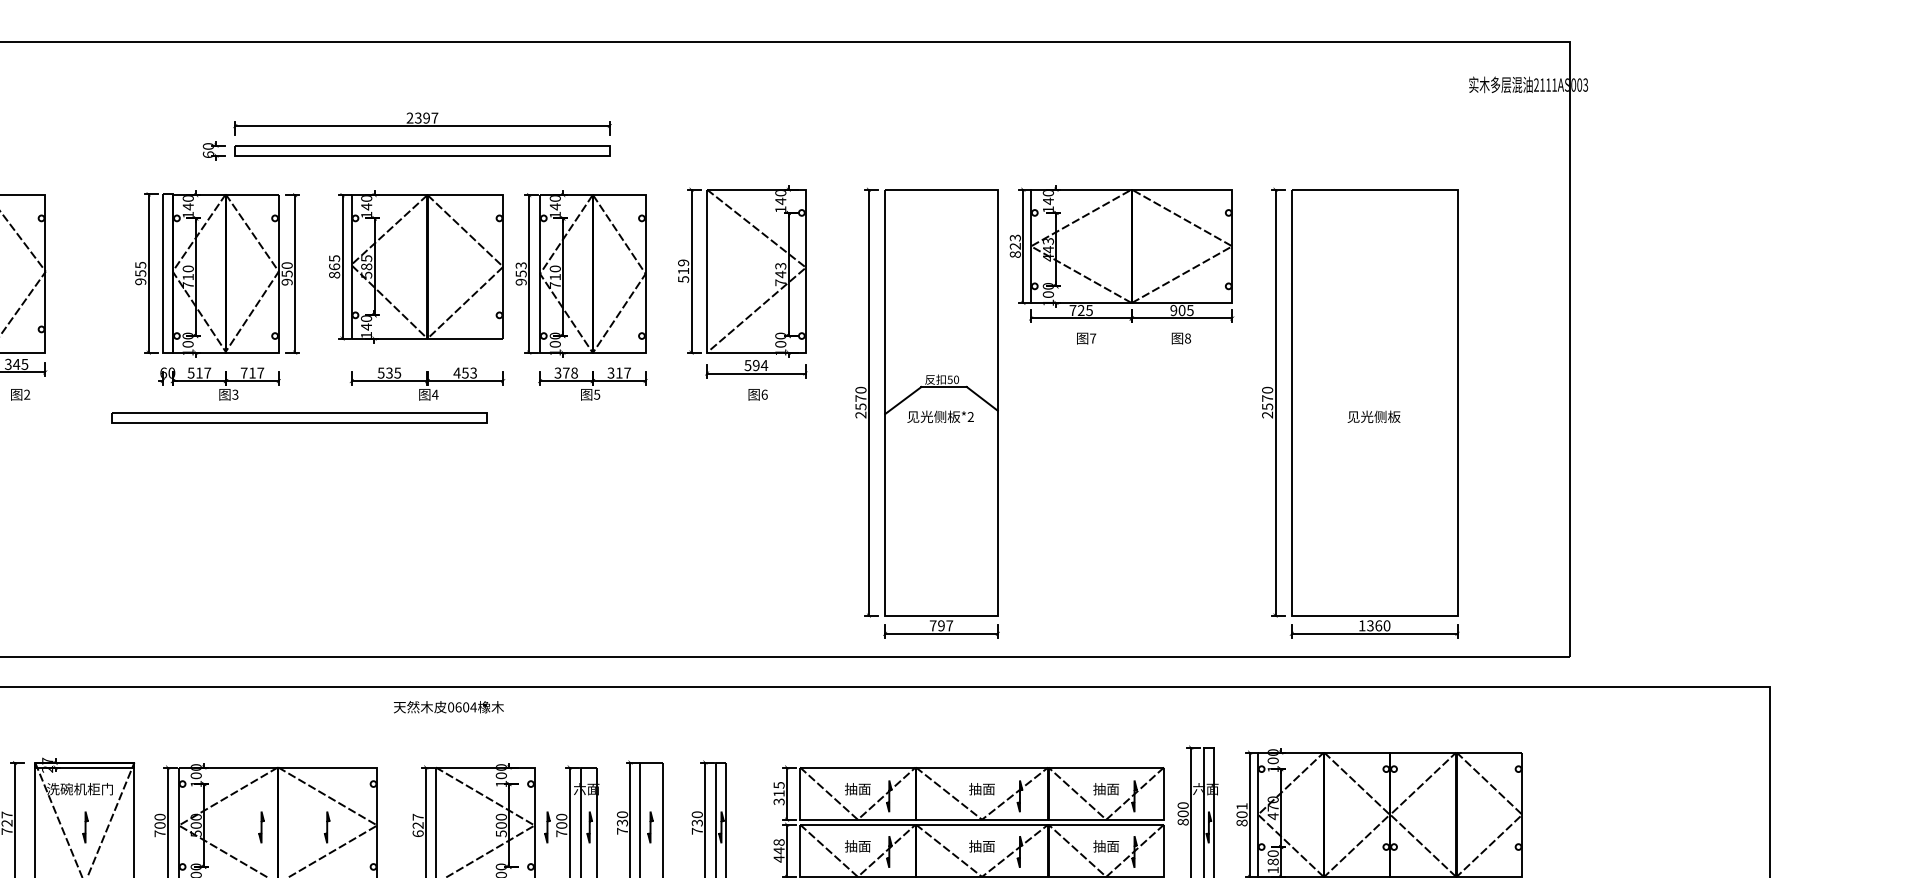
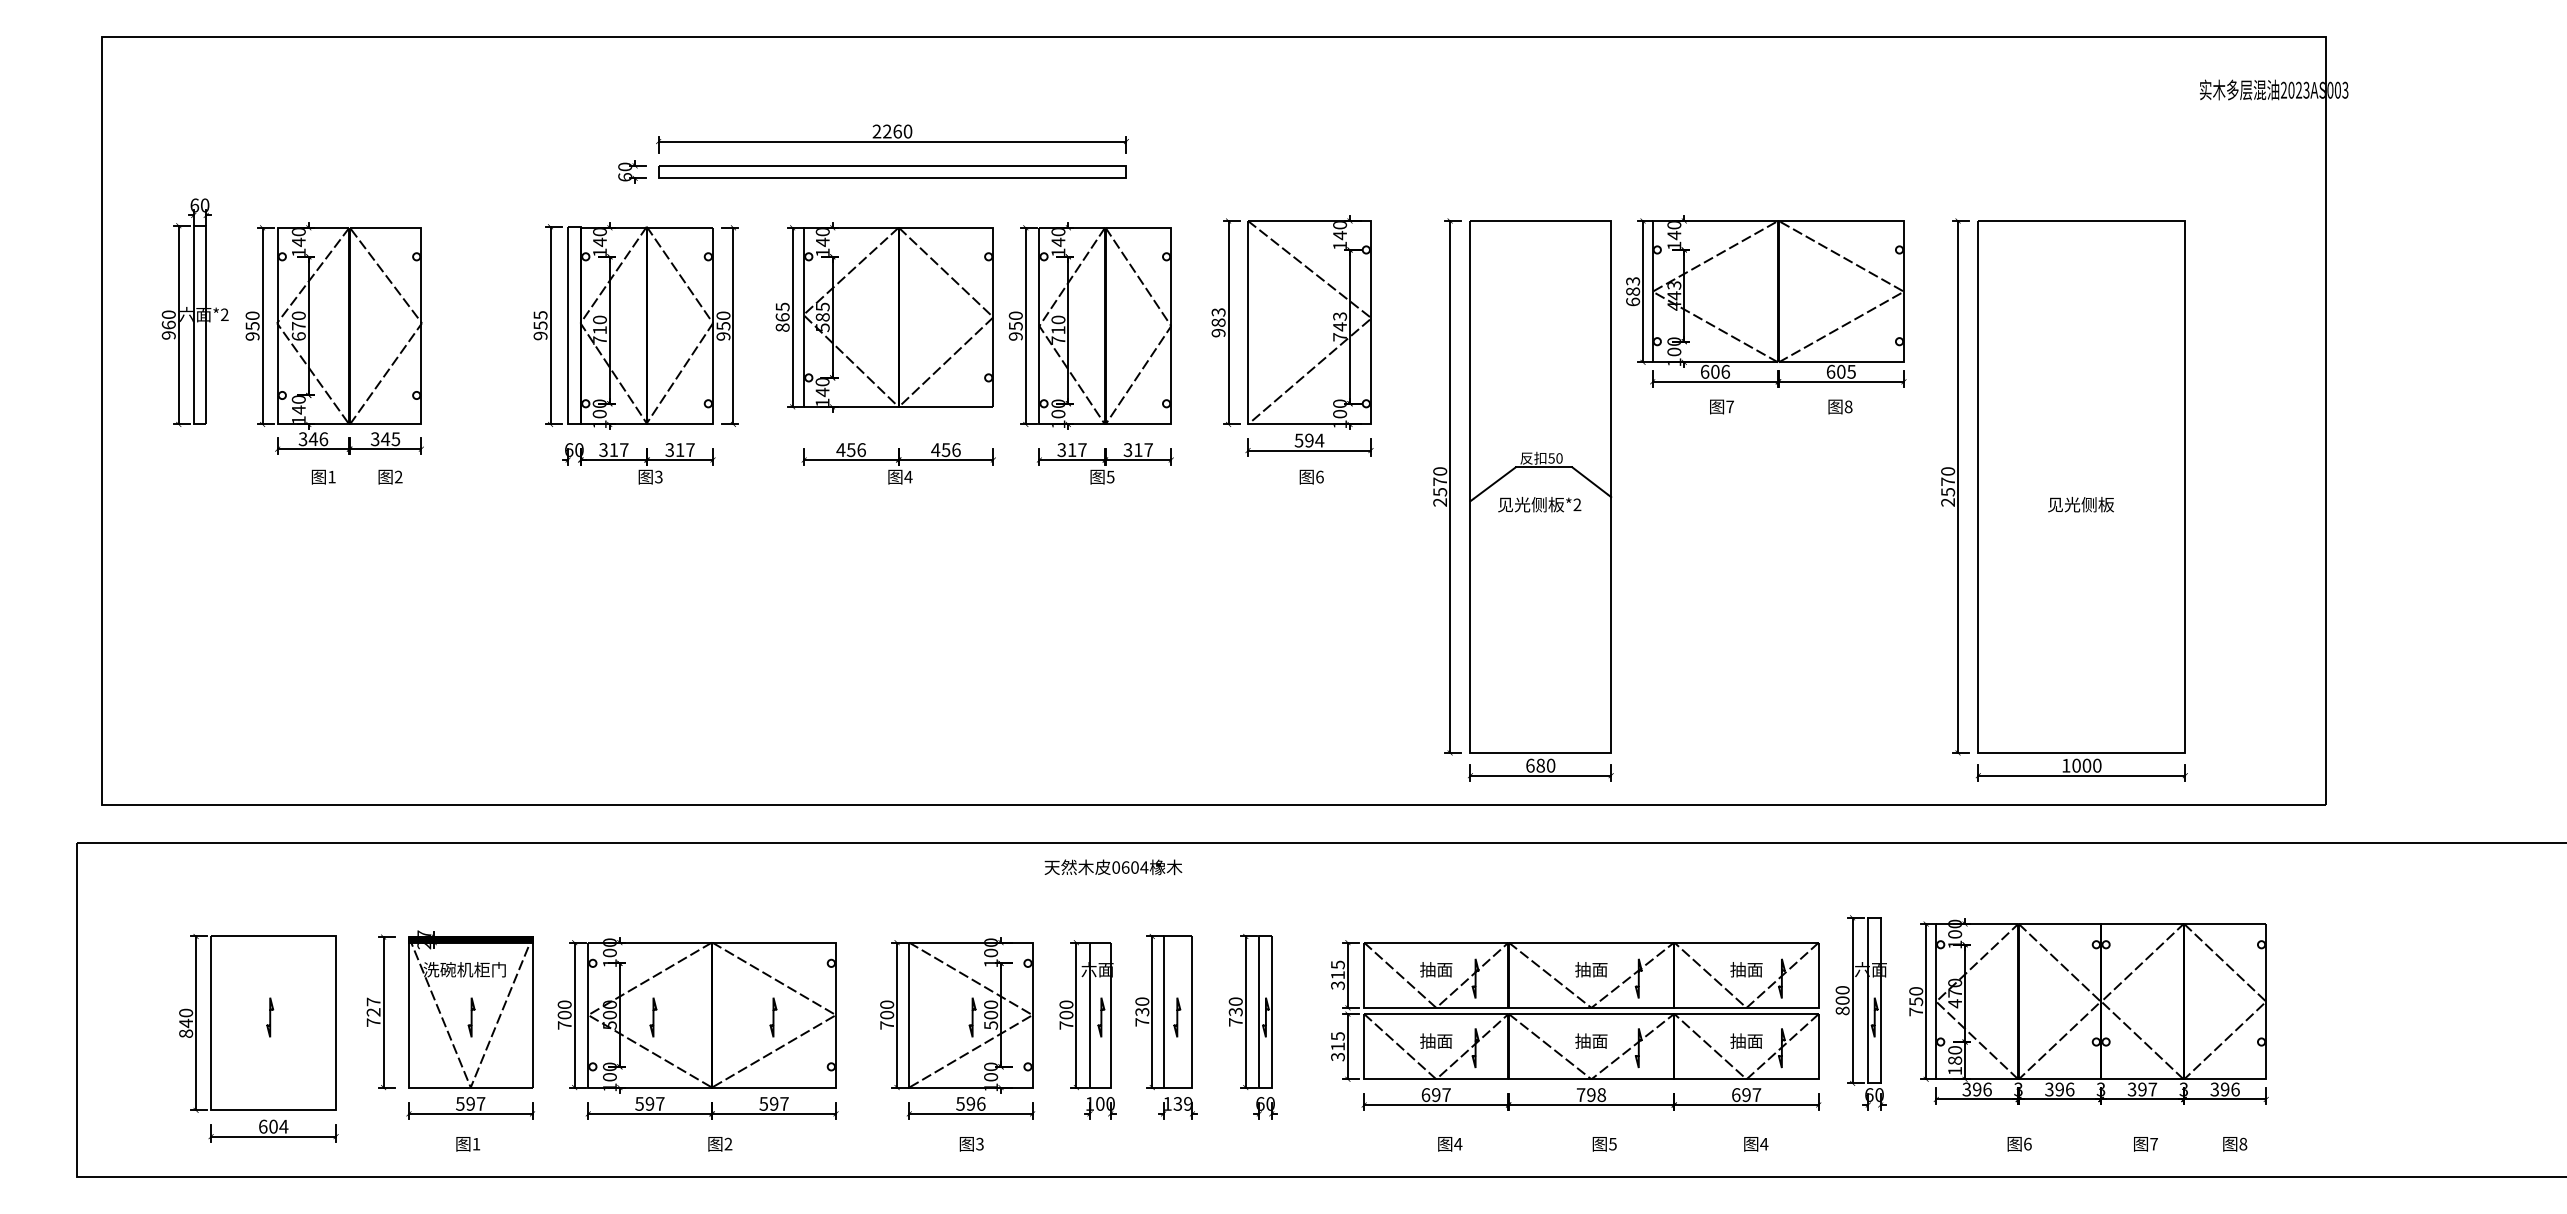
text: (1548, 84) -> (2298, 89), 2111AS003 -> 2023AS003
text: (426, 118) -> (897, 131), 2397 -> 2260
text: (1015, 250) -> (1633, 296), 823 -> 683
text: (520, 265) -> (1015, 315), 953 -> 950
text: (683, 270) -> (1218, 322), 519 -> 983
text: (1081, 310) -> (1715, 371), 725 -> 606
text: (1173, 310) -> (1830, 371), 905 -> 605
text: (191, 372) -> (603, 449), 517 -> 317
text: (473, 372) -> (956, 449), 453 -> 456
text: (243, 373) -> (669, 450), 717 -> 317
text: (388, 373) -> (850, 450), 535 -> 456
text: (570, 373) -> (1077, 450), 378 -> 317
part: (299, 417) -> (738, 505), removed
text: (941, 625) -> (1540, 765), 797 -> 680
text: (1374, 625) -> (2081, 765), 1360 -> 1000
text: (448, 707) -> (1113, 867), moved
hatch: (84, 764) -> (470, 939), added
text: (1242, 814) -> (1916, 1001), 801 -> 750
text: (418, 825) -> (887, 1014), 627 -> 700
part: (261, 827) -> (653, 1017), moved
part: (547, 827) -> (972, 1017), moved
text: (778, 850) -> (1337, 1046), 448 -> 315

